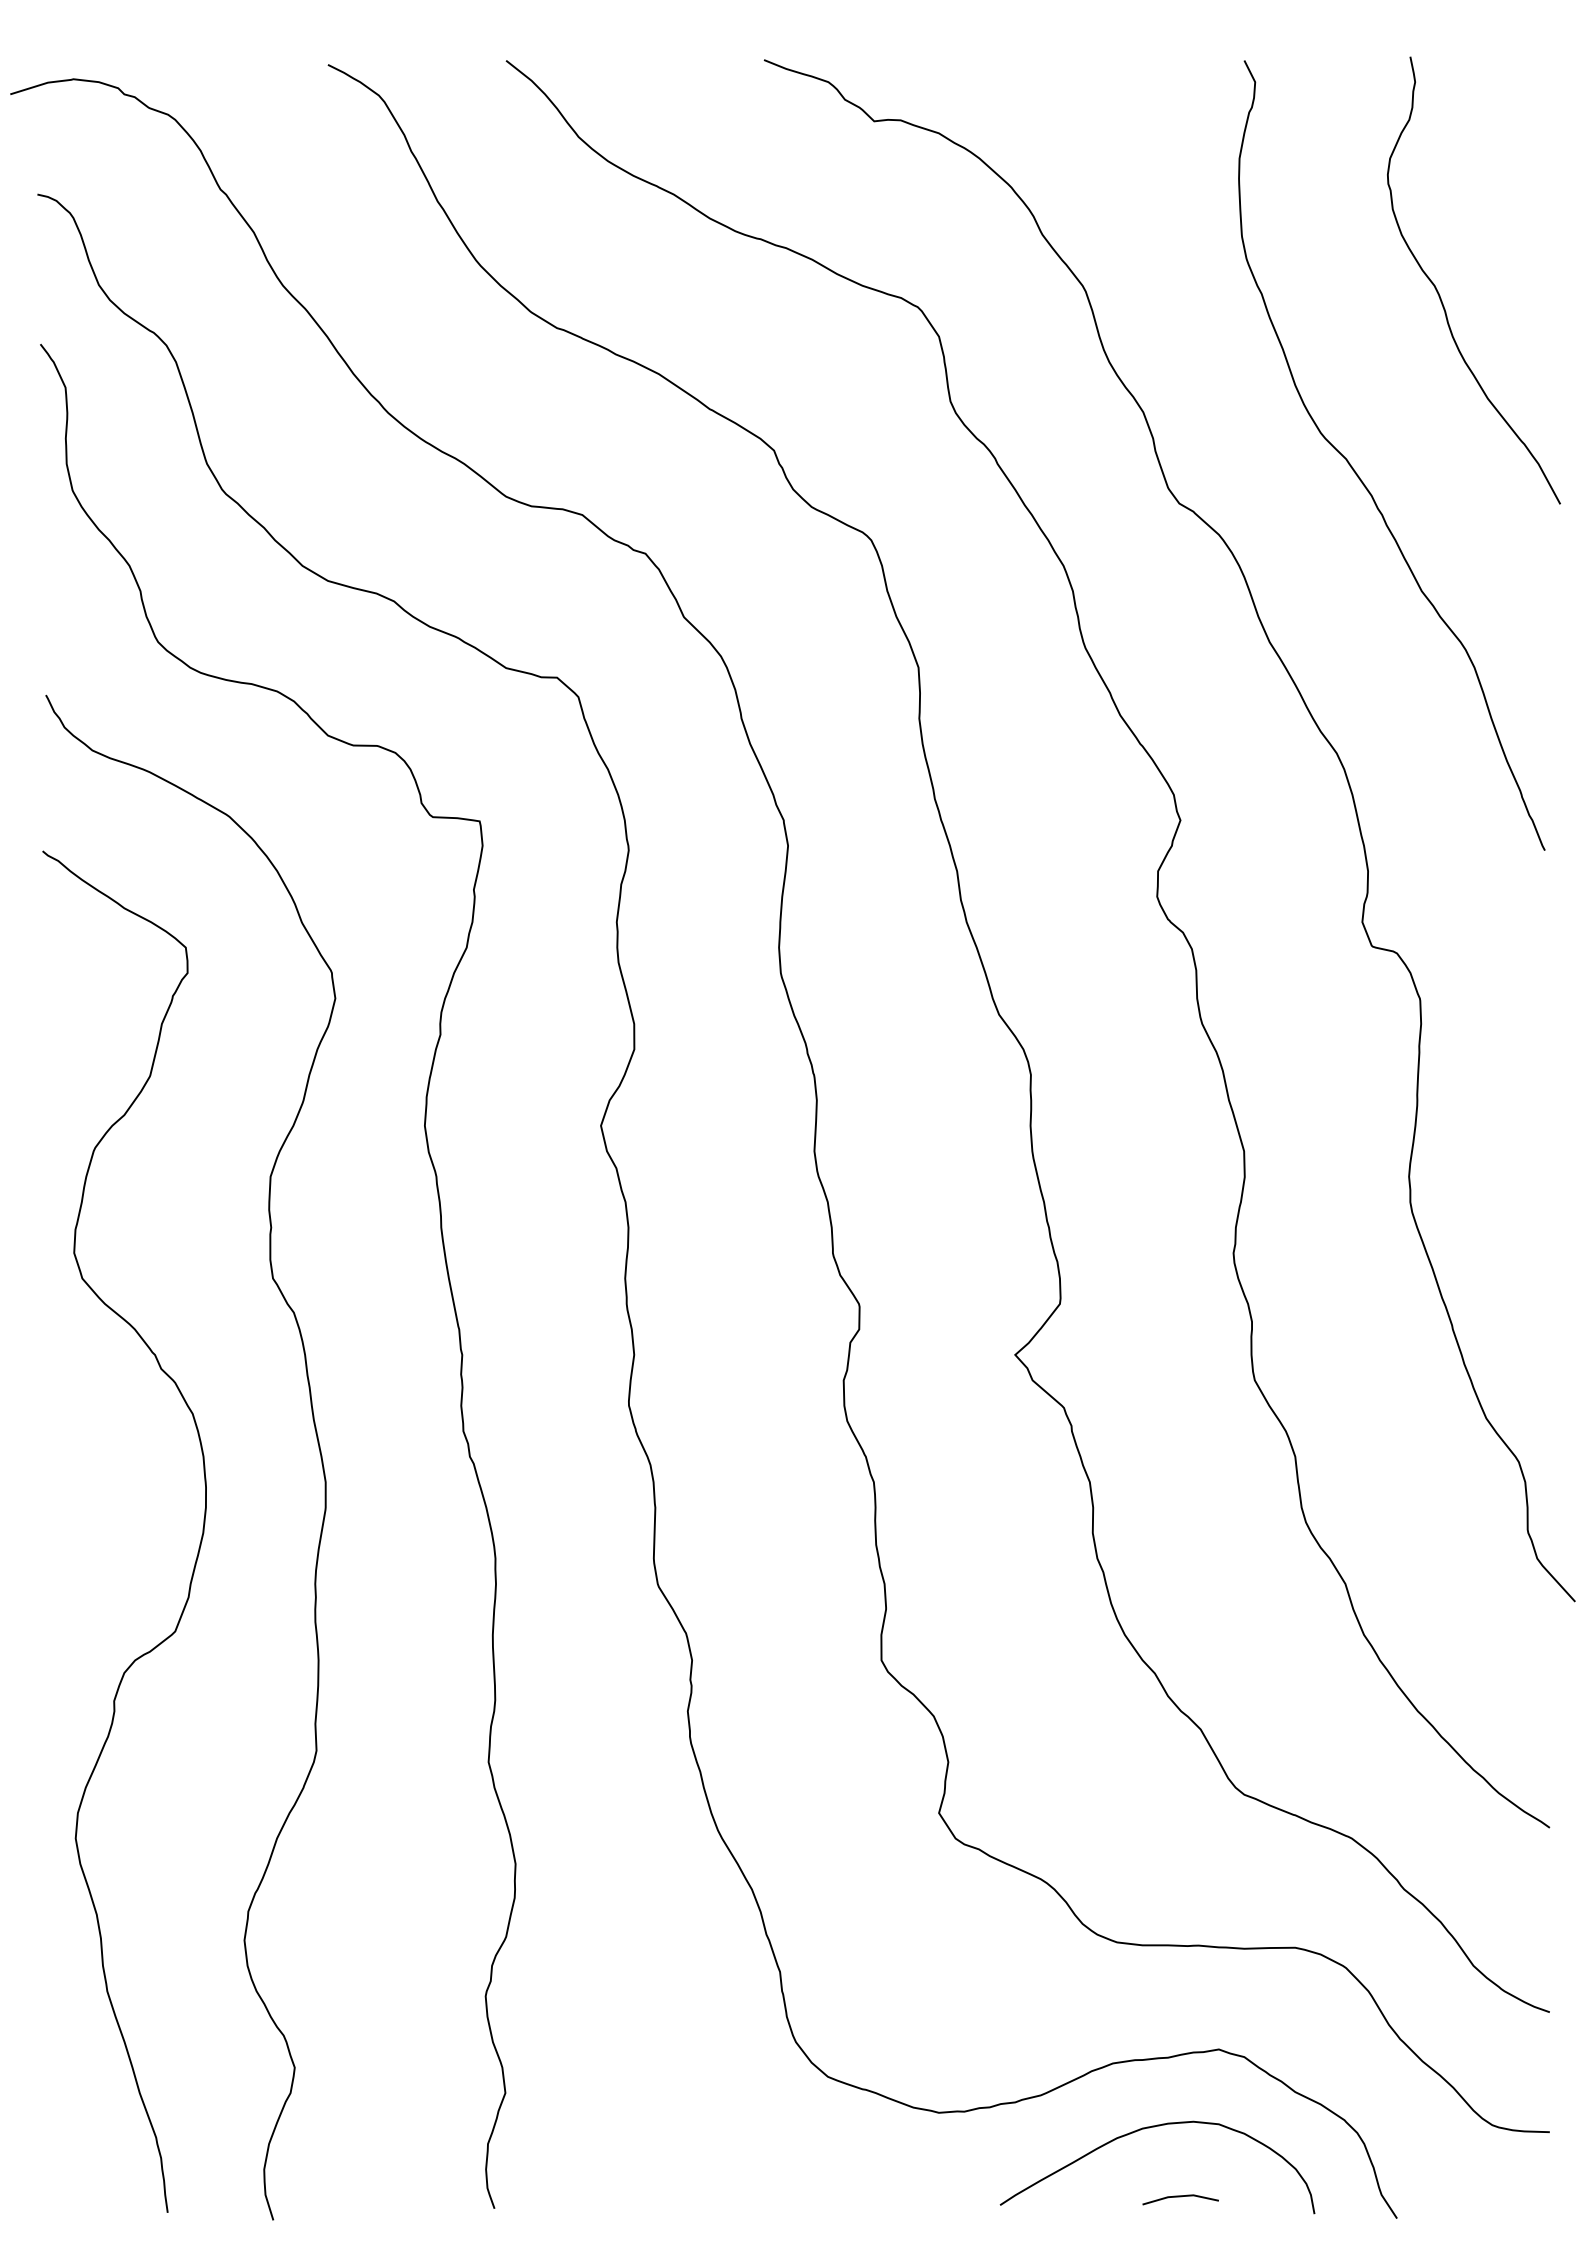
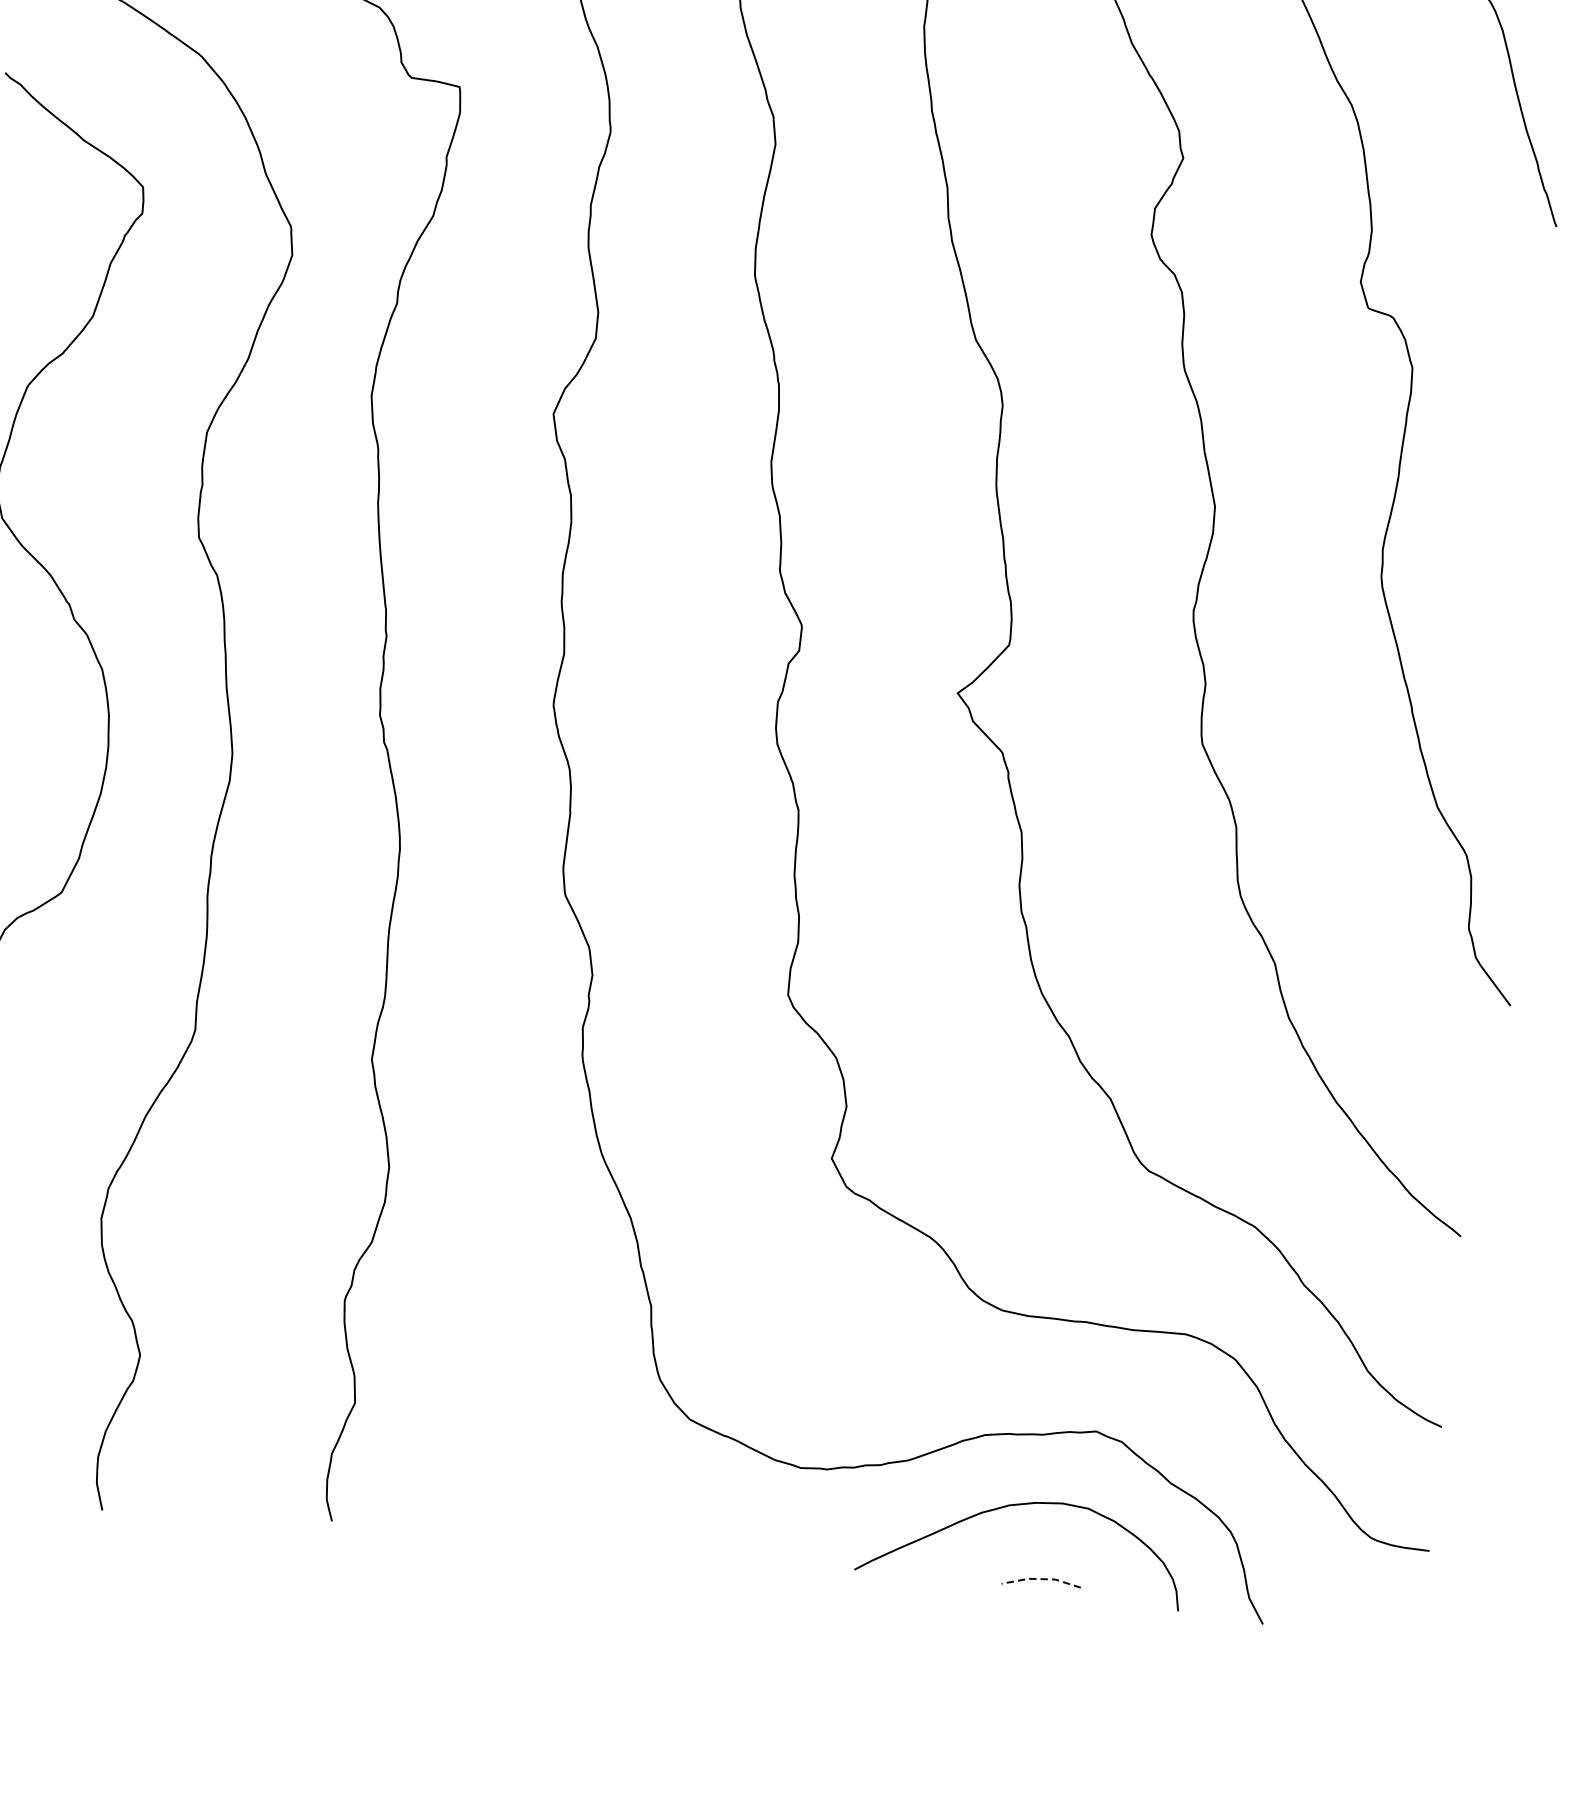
line: (1180, 2196) -> (1041, 1579), solid -> dashed

